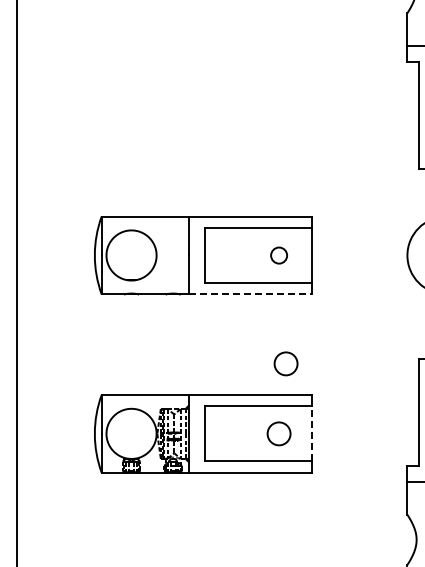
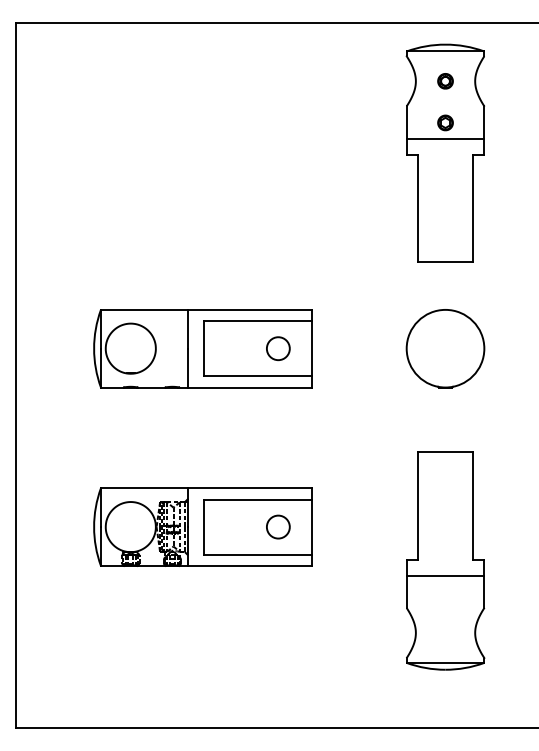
circle: (279, 255) -> (278, 348), size x1.43
line: (250, 294) -> (249, 387), dashed -> solid
circle: (286, 363) -> (285, 456), removed
line: (312, 434) -> (311, 527), dashed -> solid

